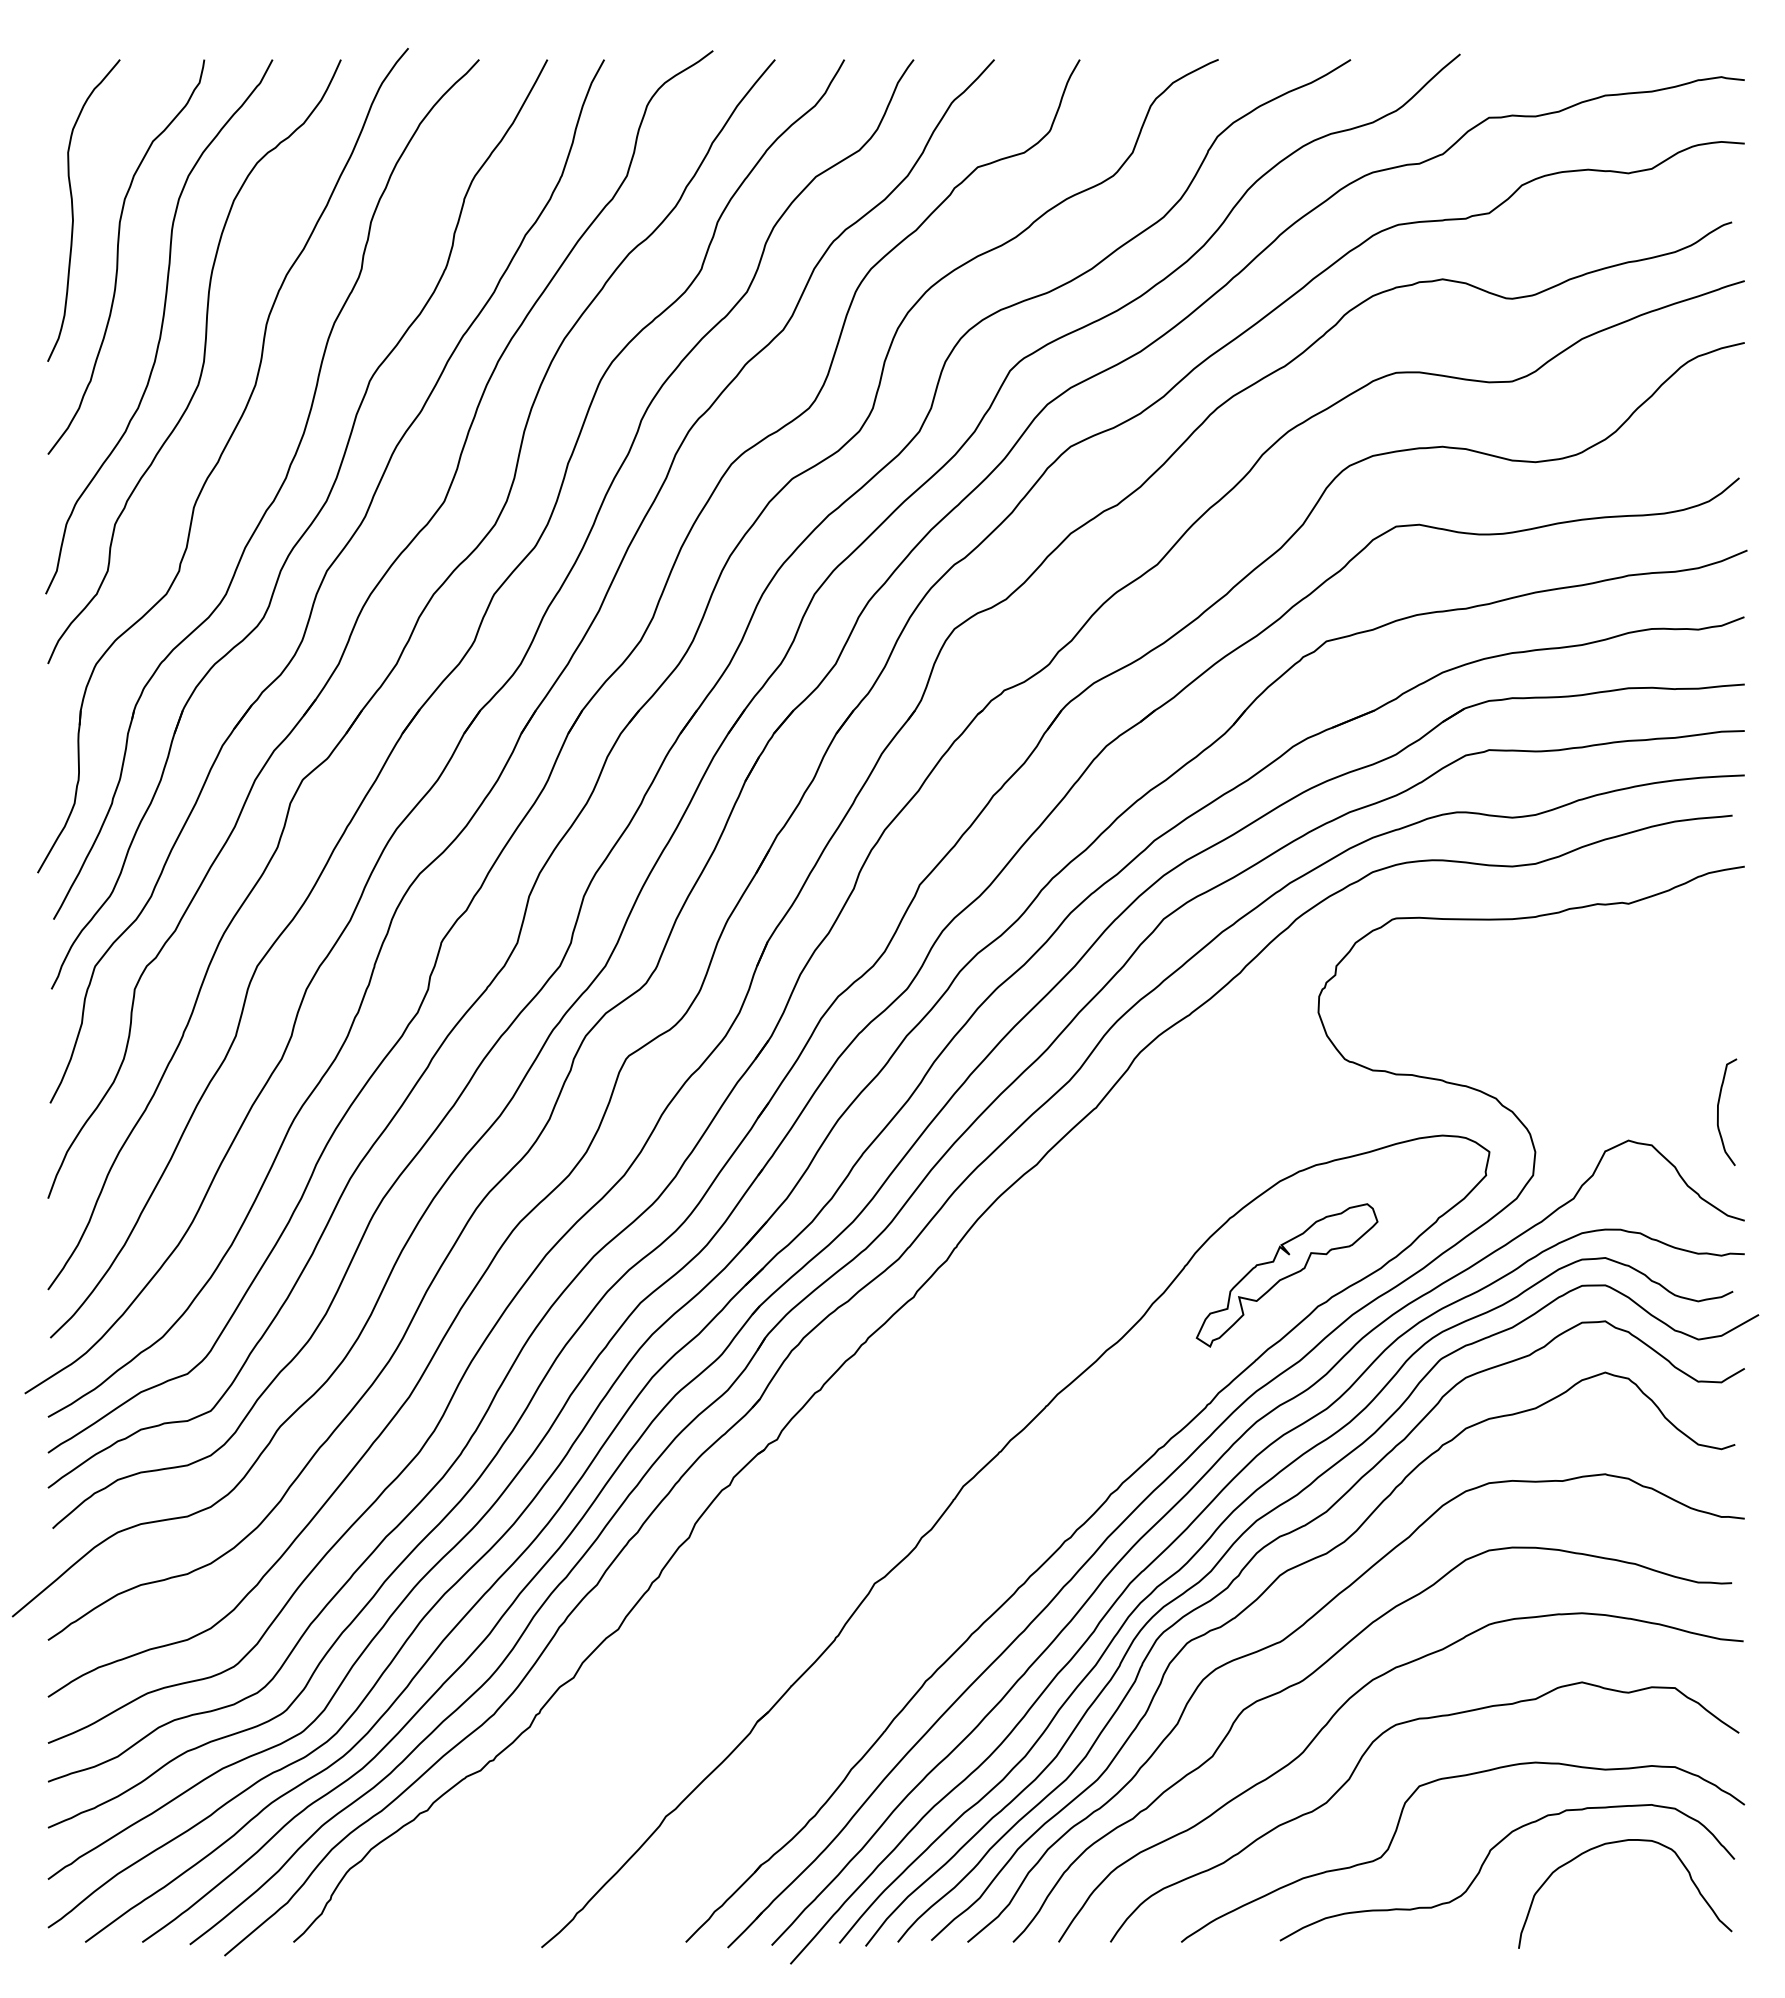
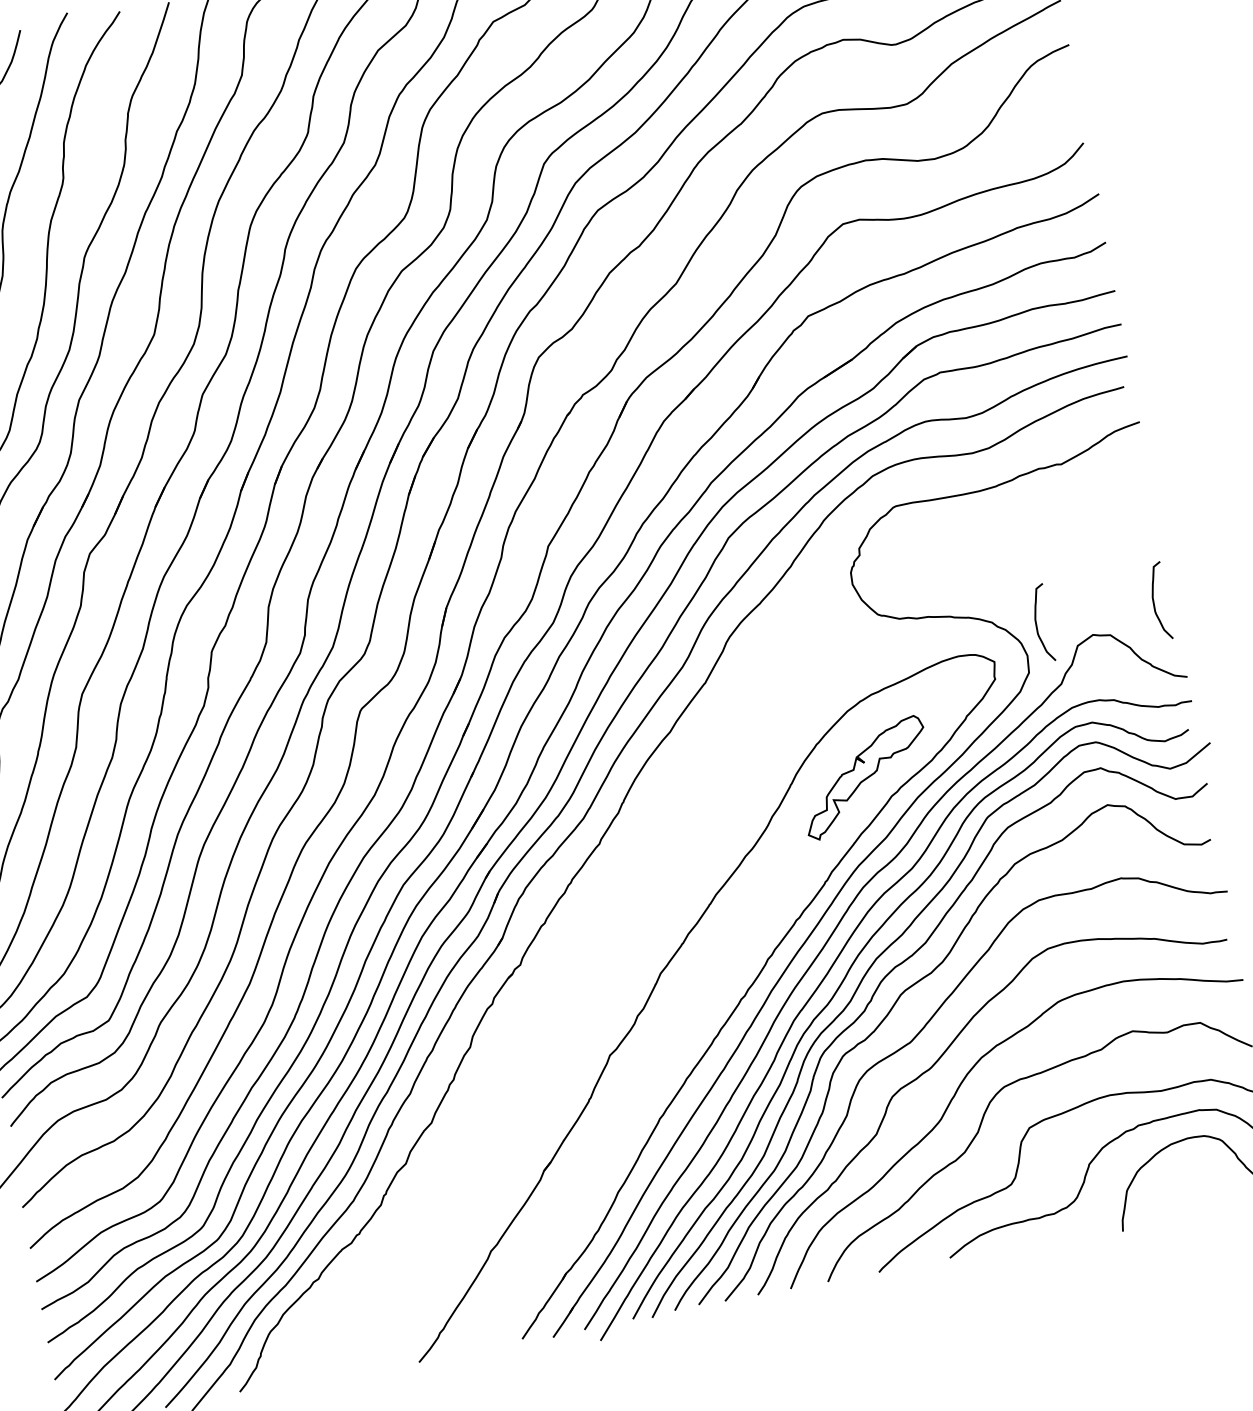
curve: (1555, 1112) -> (1036, 624), added

